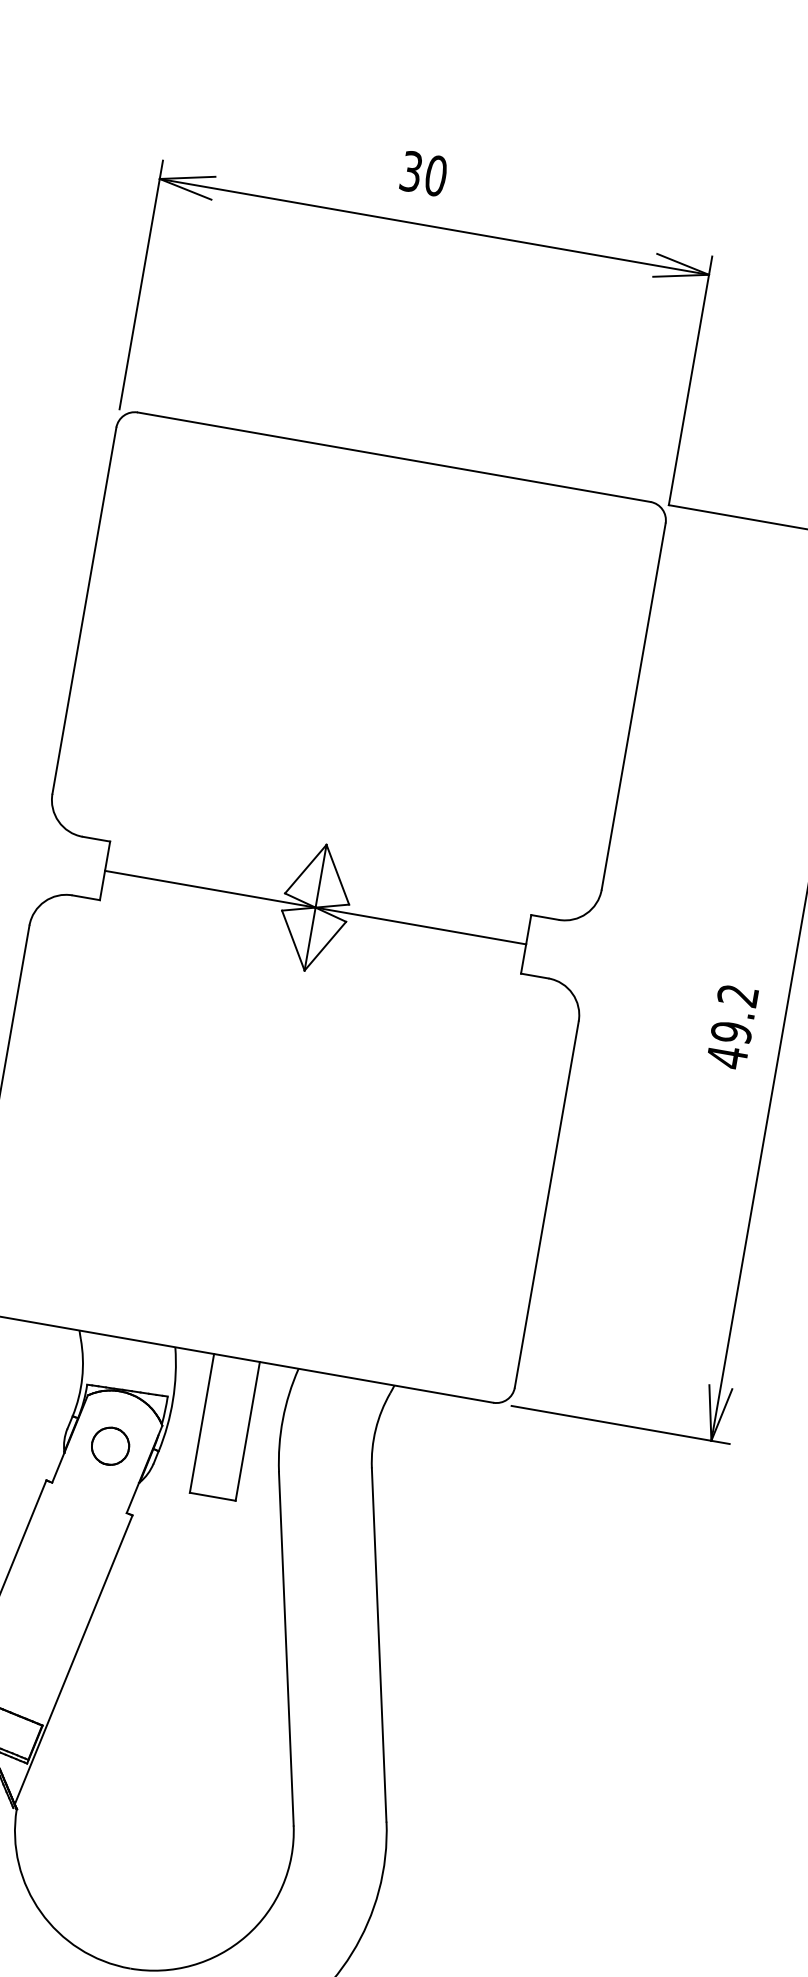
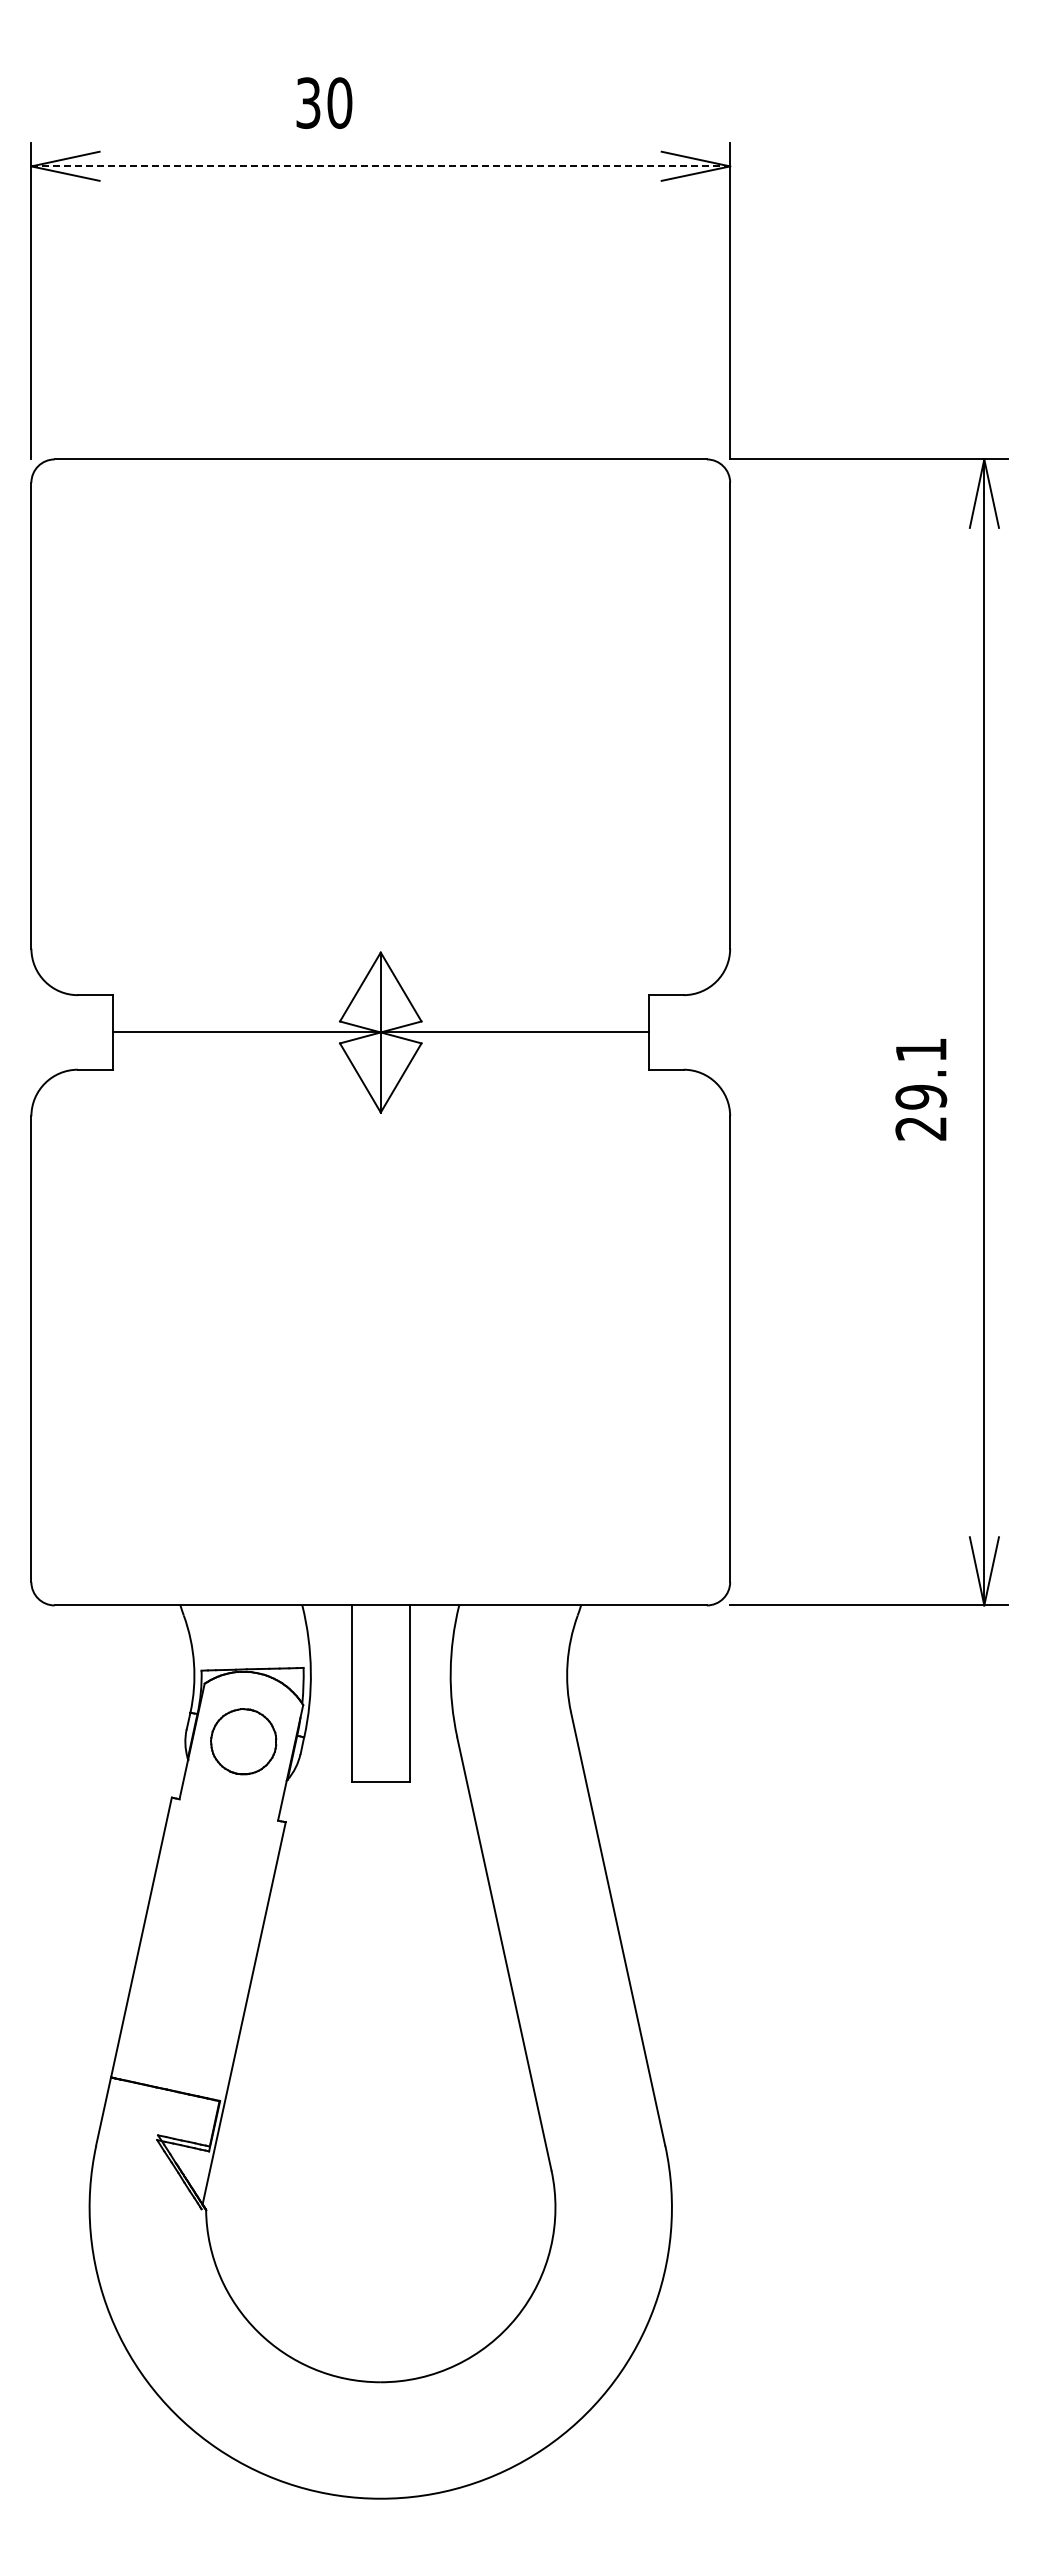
text: (424, 173) -> (324, 102), moved
line: (434, 227) -> (381, 166), solid -> dashed
text: (732, 1026) -> (920, 1089), 49.2 -> 29.1
part: (110, 1446) -> (243, 1741), size x1.4

